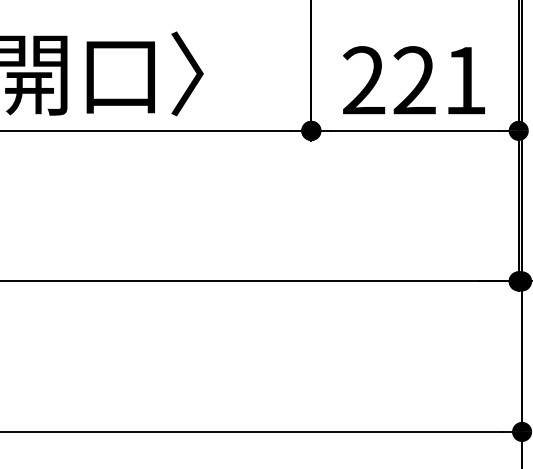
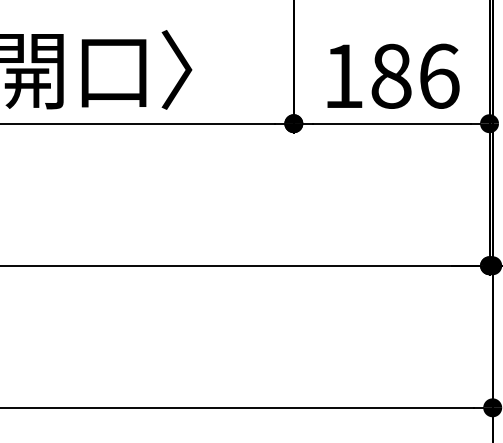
text: (415, 80) -> (392, 76), 221 -> 186

